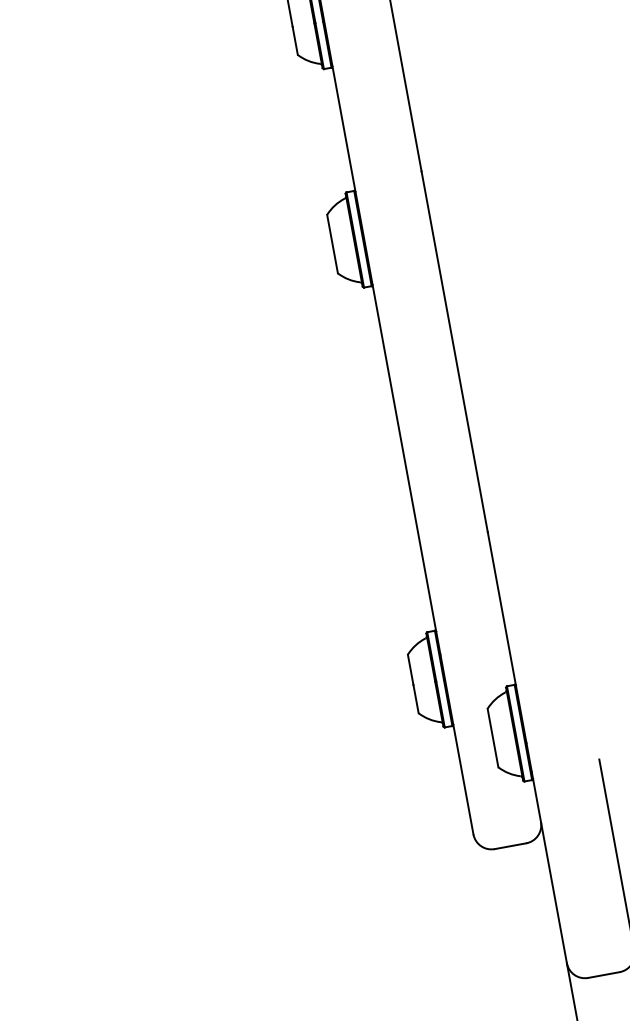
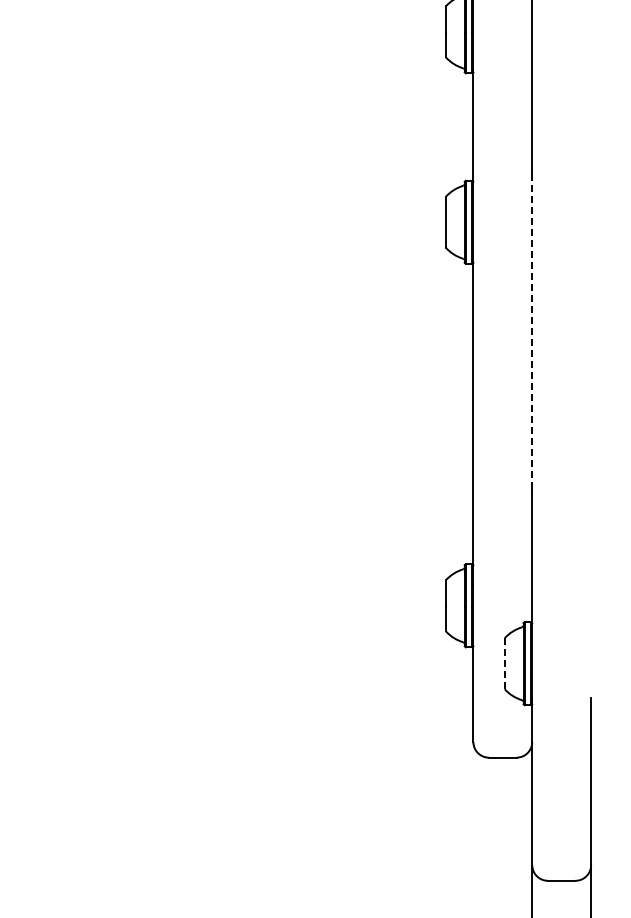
line: (454, 351) -> (532, 331), solid -> dashed
line: (492, 737) -> (504, 663), solid -> dashed

